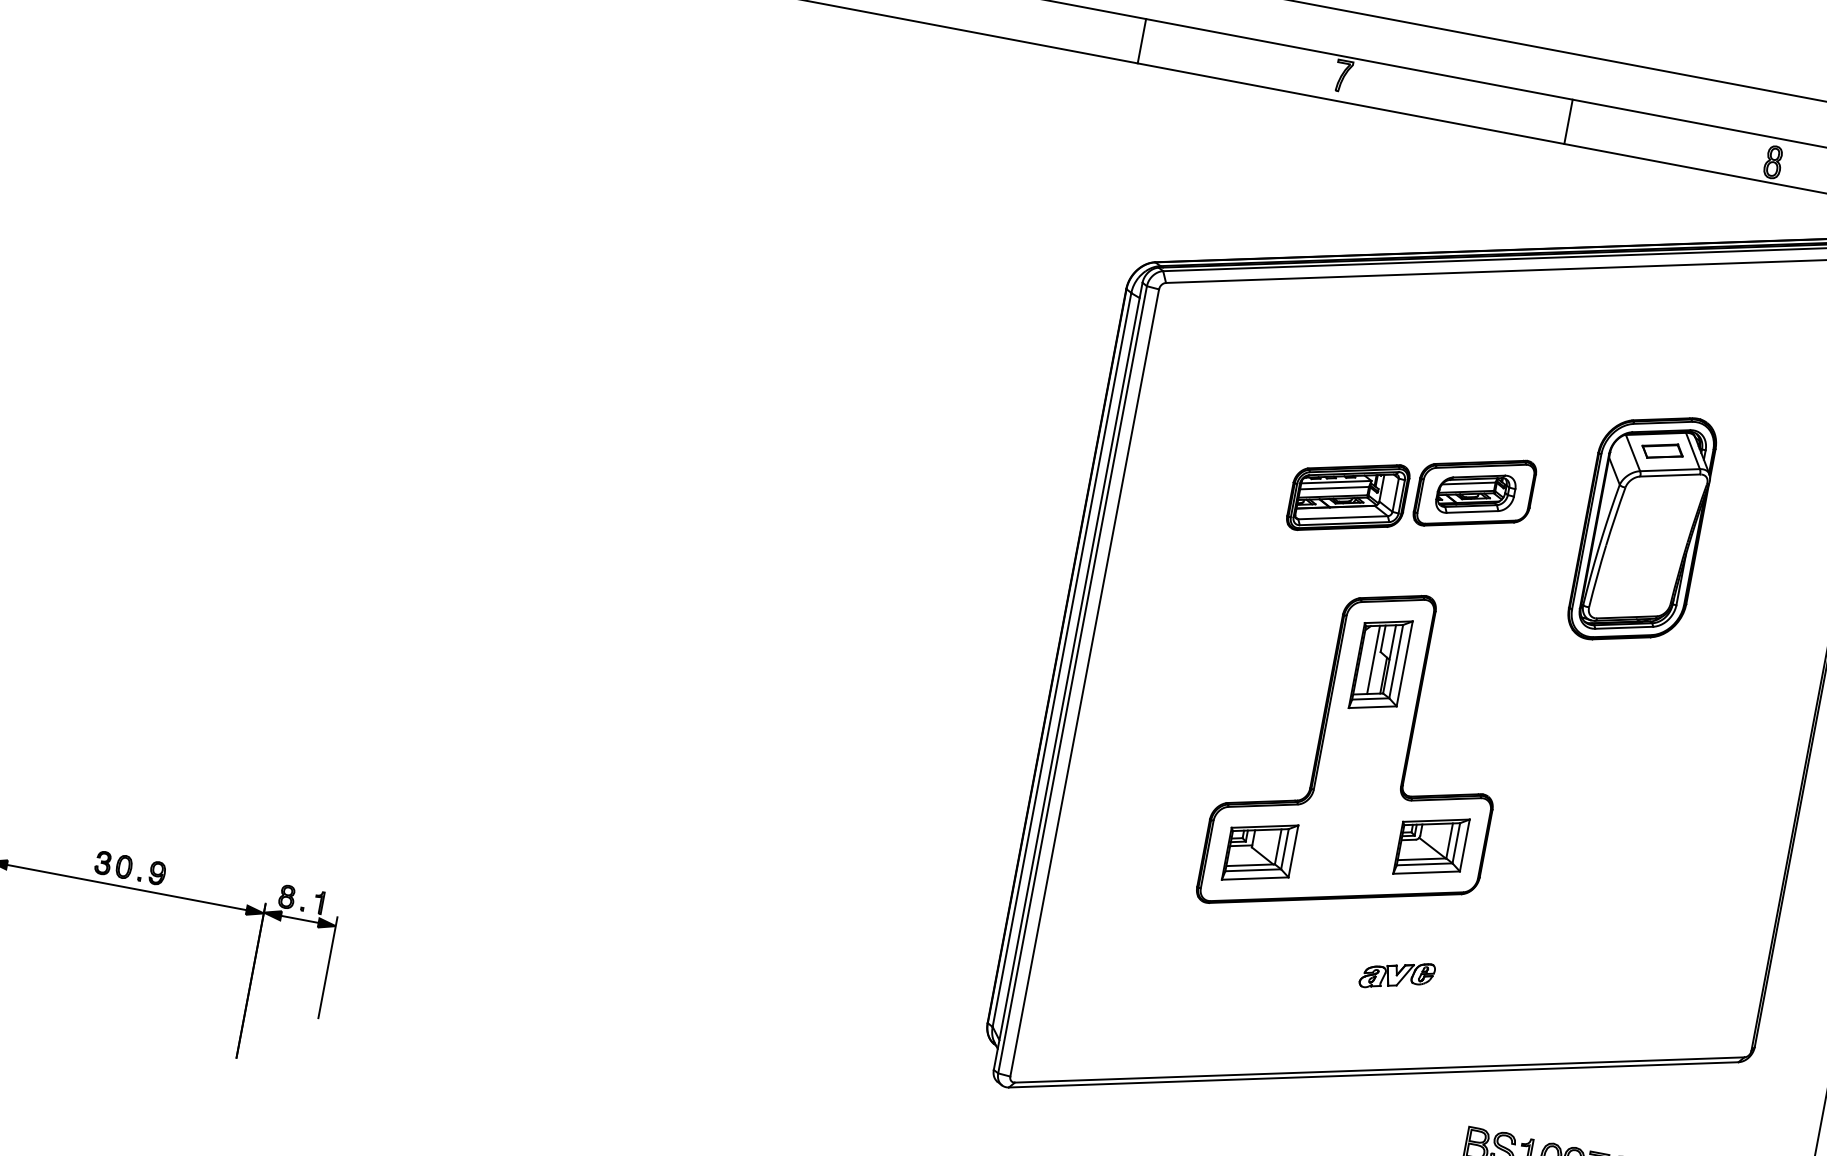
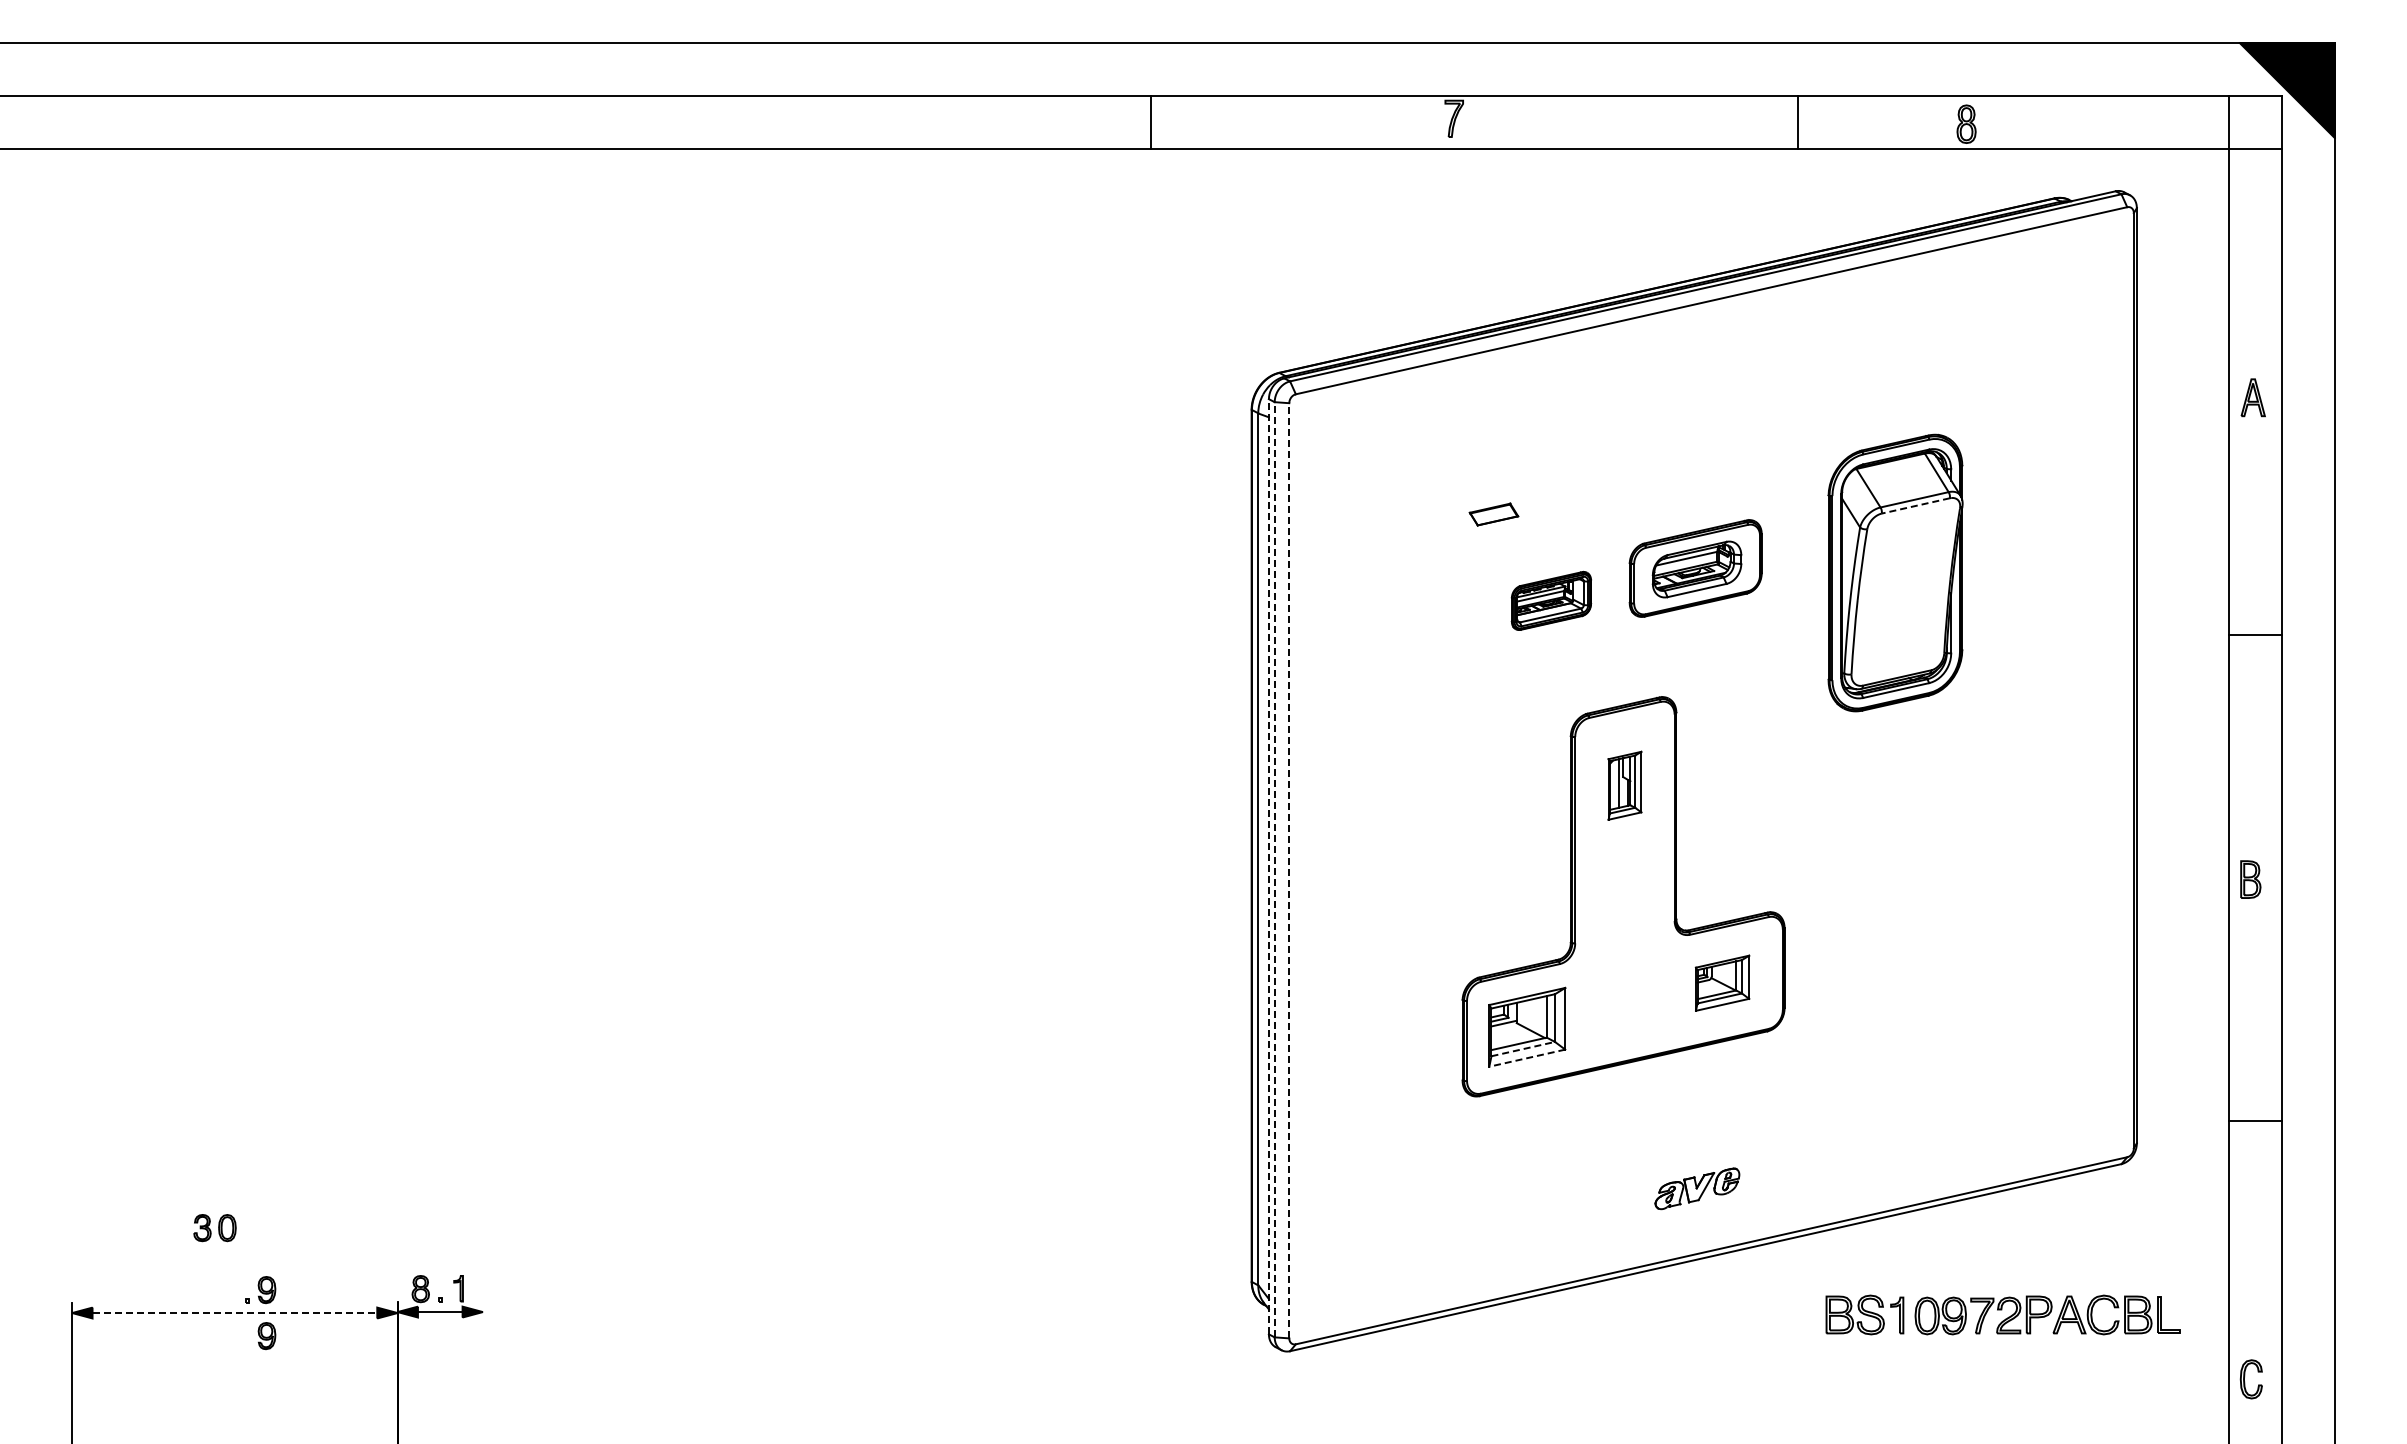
line: (1141, 40) -> (1150, 121), moved
line: (1568, 121) -> (1797, 121), moved
part: (1662, 450) -> (1493, 514), moved
line: (1669, 475) -> (1915, 505), solid -> dashed
part: (1348, 497) -> (1551, 600), size x0.6
part: (1380, 664) -> (1624, 785), size x0.6
line: (1067, 676) -> (1268, 866), solid -> dashed
line: (1072, 679) -> (1274, 869), solid -> dashed
line: (1084, 682) -> (1289, 870), solid -> dashed
part: (1431, 845) -> (1722, 982), size x0.7
part: (113, 865) -> (214, 1228), moved
line: (1253, 870) -> (1523, 1049), solid -> dashed
line: (1255, 878) -> (1527, 1058), solid -> dashed
line: (127, 888) -> (235, 1313), solid -> dashed
part: (149, 912) -> (266, 1336), added
line: (327, 967) -> (482, 1361), removed
part: (1397, 975) -> (1697, 1188), moved

